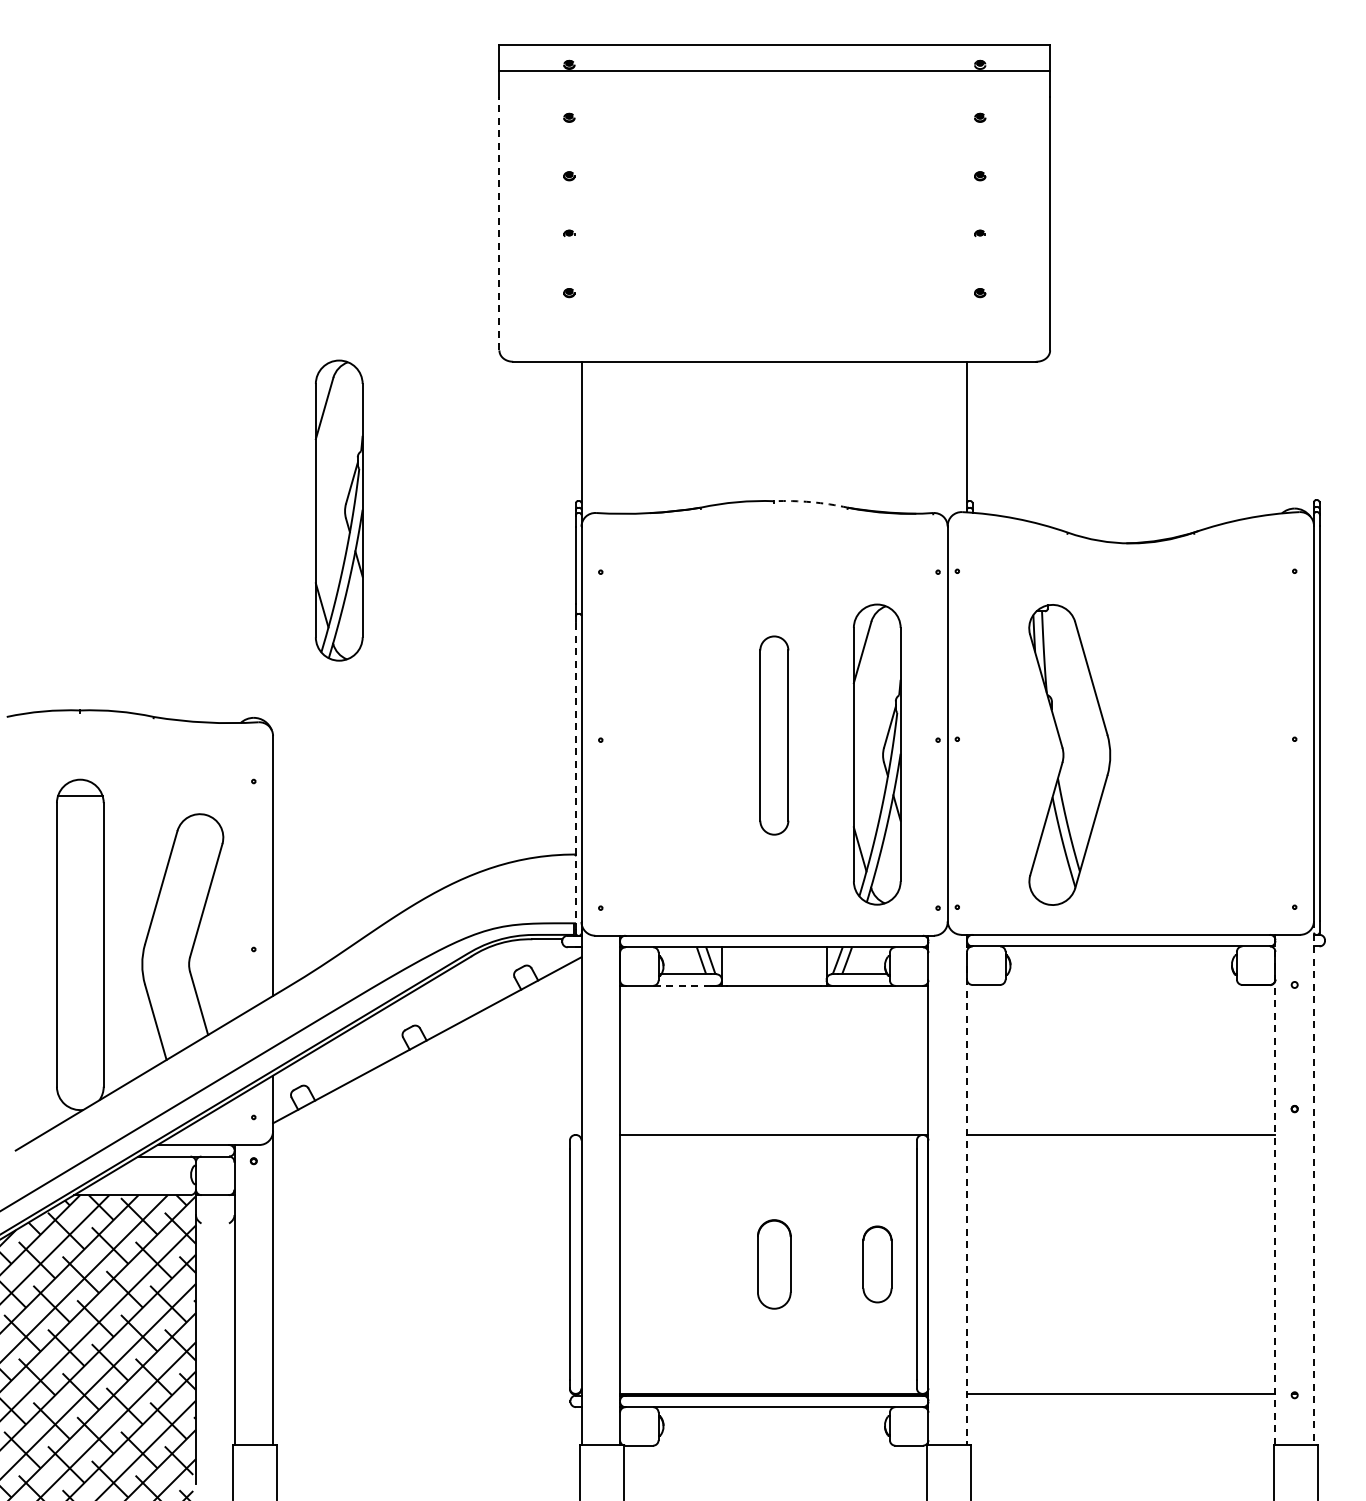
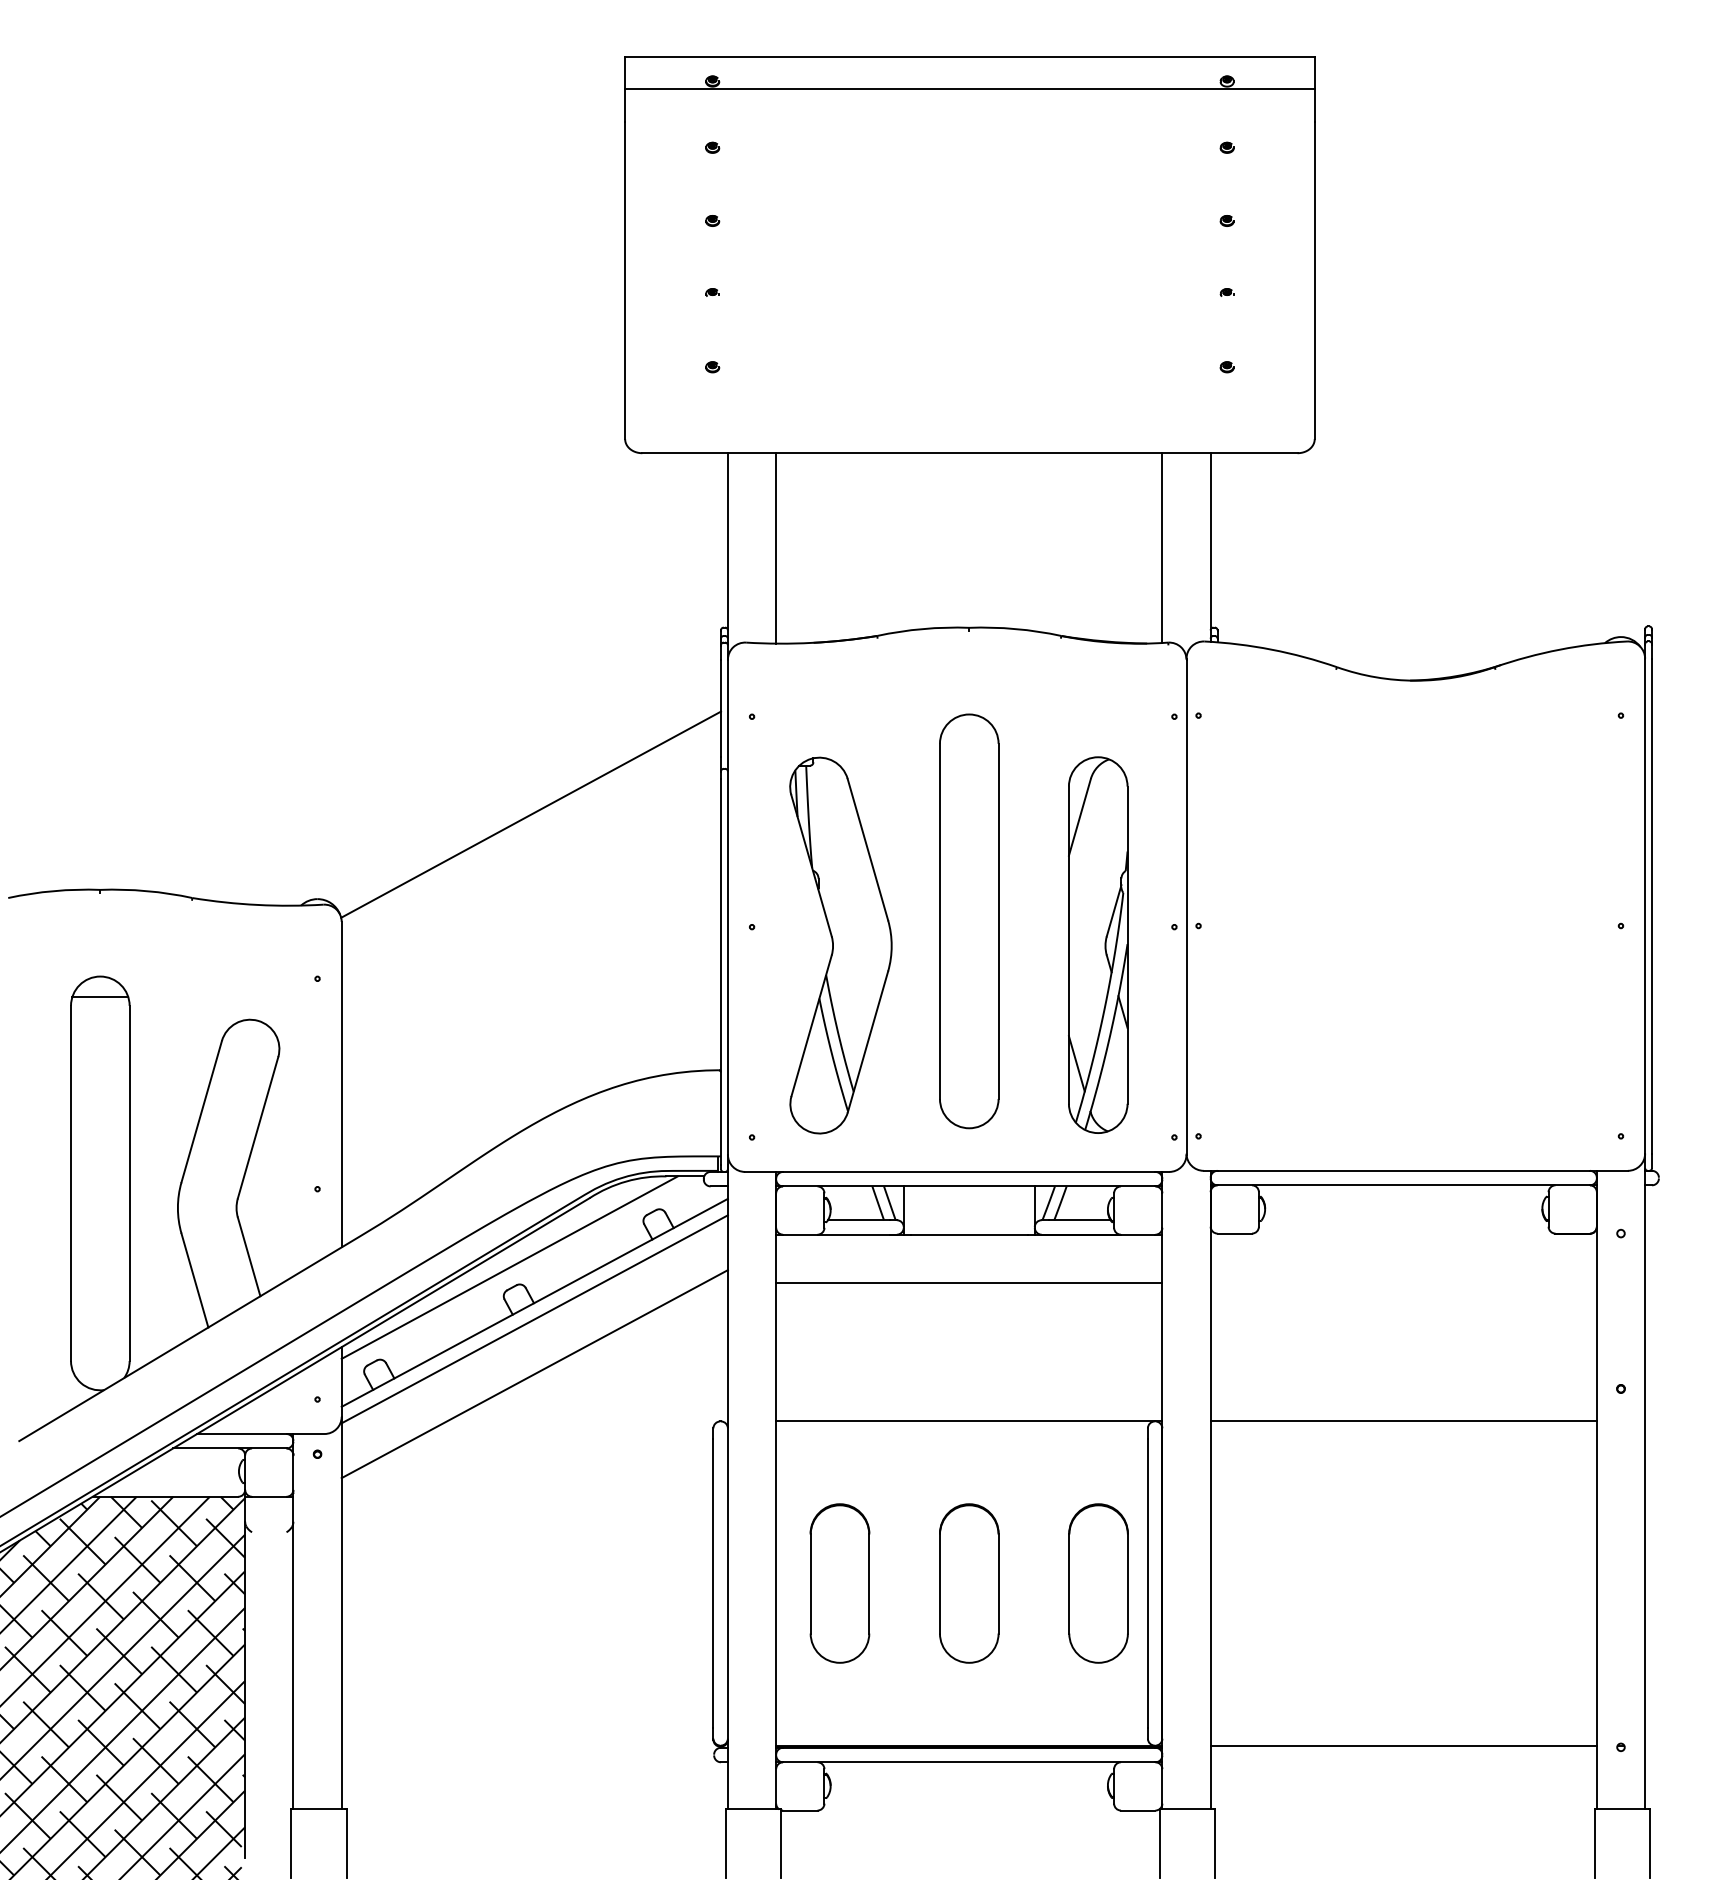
line: (499, 223) -> (625, 280), dashed -> solid
line: (620, 437) -> (776, 548), added
line: (928, 437) -> (1162, 548), added
arc: (811, 502) -> (1015, 629), dashed -> solid
part: (338, 510) -> (423, 639), removed
line: (424, 650) -> (531, 814), added
part: (774, 735) -> (969, 921), size x1.67
part: (1069, 754) -> (840, 945), moved
line: (576, 775) -> (721, 971), dashed -> solid
line: (682, 985) -> (854, 1234), dashed -> solid
line: (407, 1012) -> (510, 1268), added
line: (774, 1024) -> (969, 1283), added
line: (427, 1053) -> (535, 1319), added
line: (427, 1097) -> (535, 1374), added
line: (1313, 1182) -> (1644, 1480), dashed -> solid
line: (967, 1192) -> (1211, 1493), dashed -> solid
line: (1275, 1192) -> (1596, 1493), dashed -> solid
part: (670, 1264) -> (839, 1583), added
part: (774, 1264) -> (969, 1583), size x1.43
part: (877, 1264) -> (1098, 1583), size x1.67

